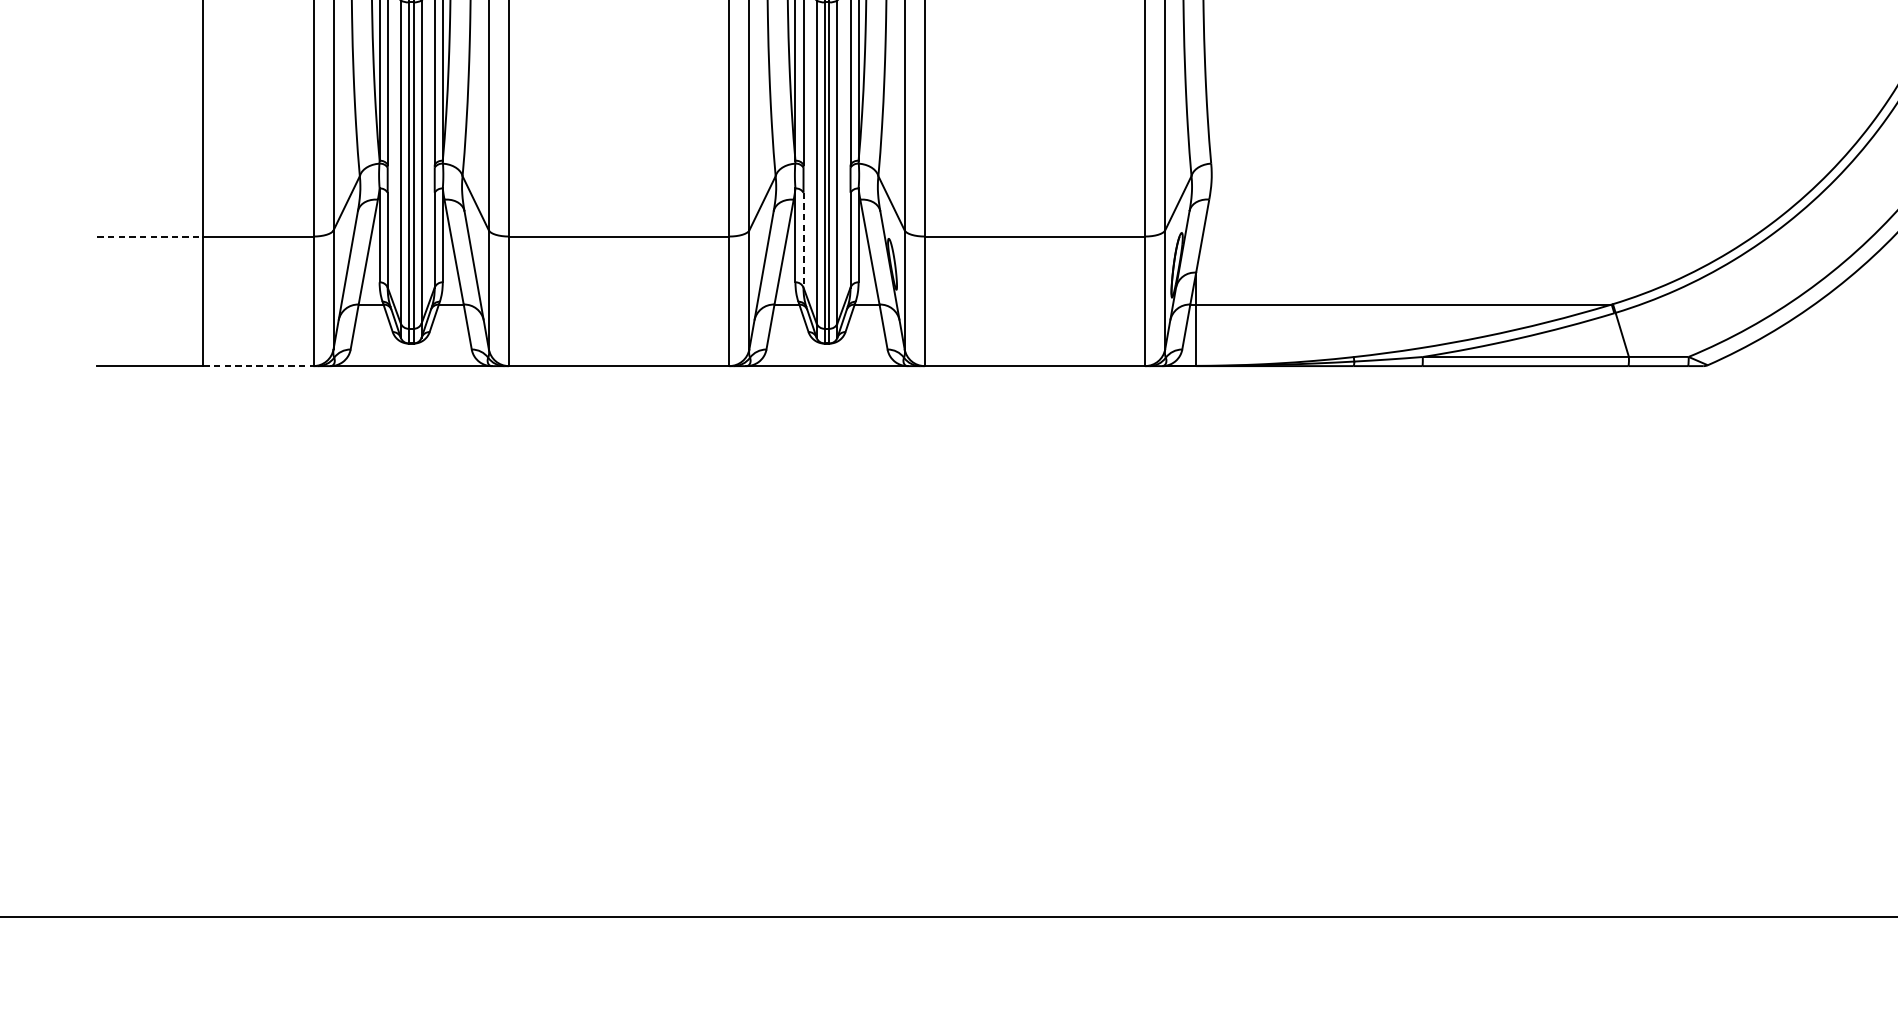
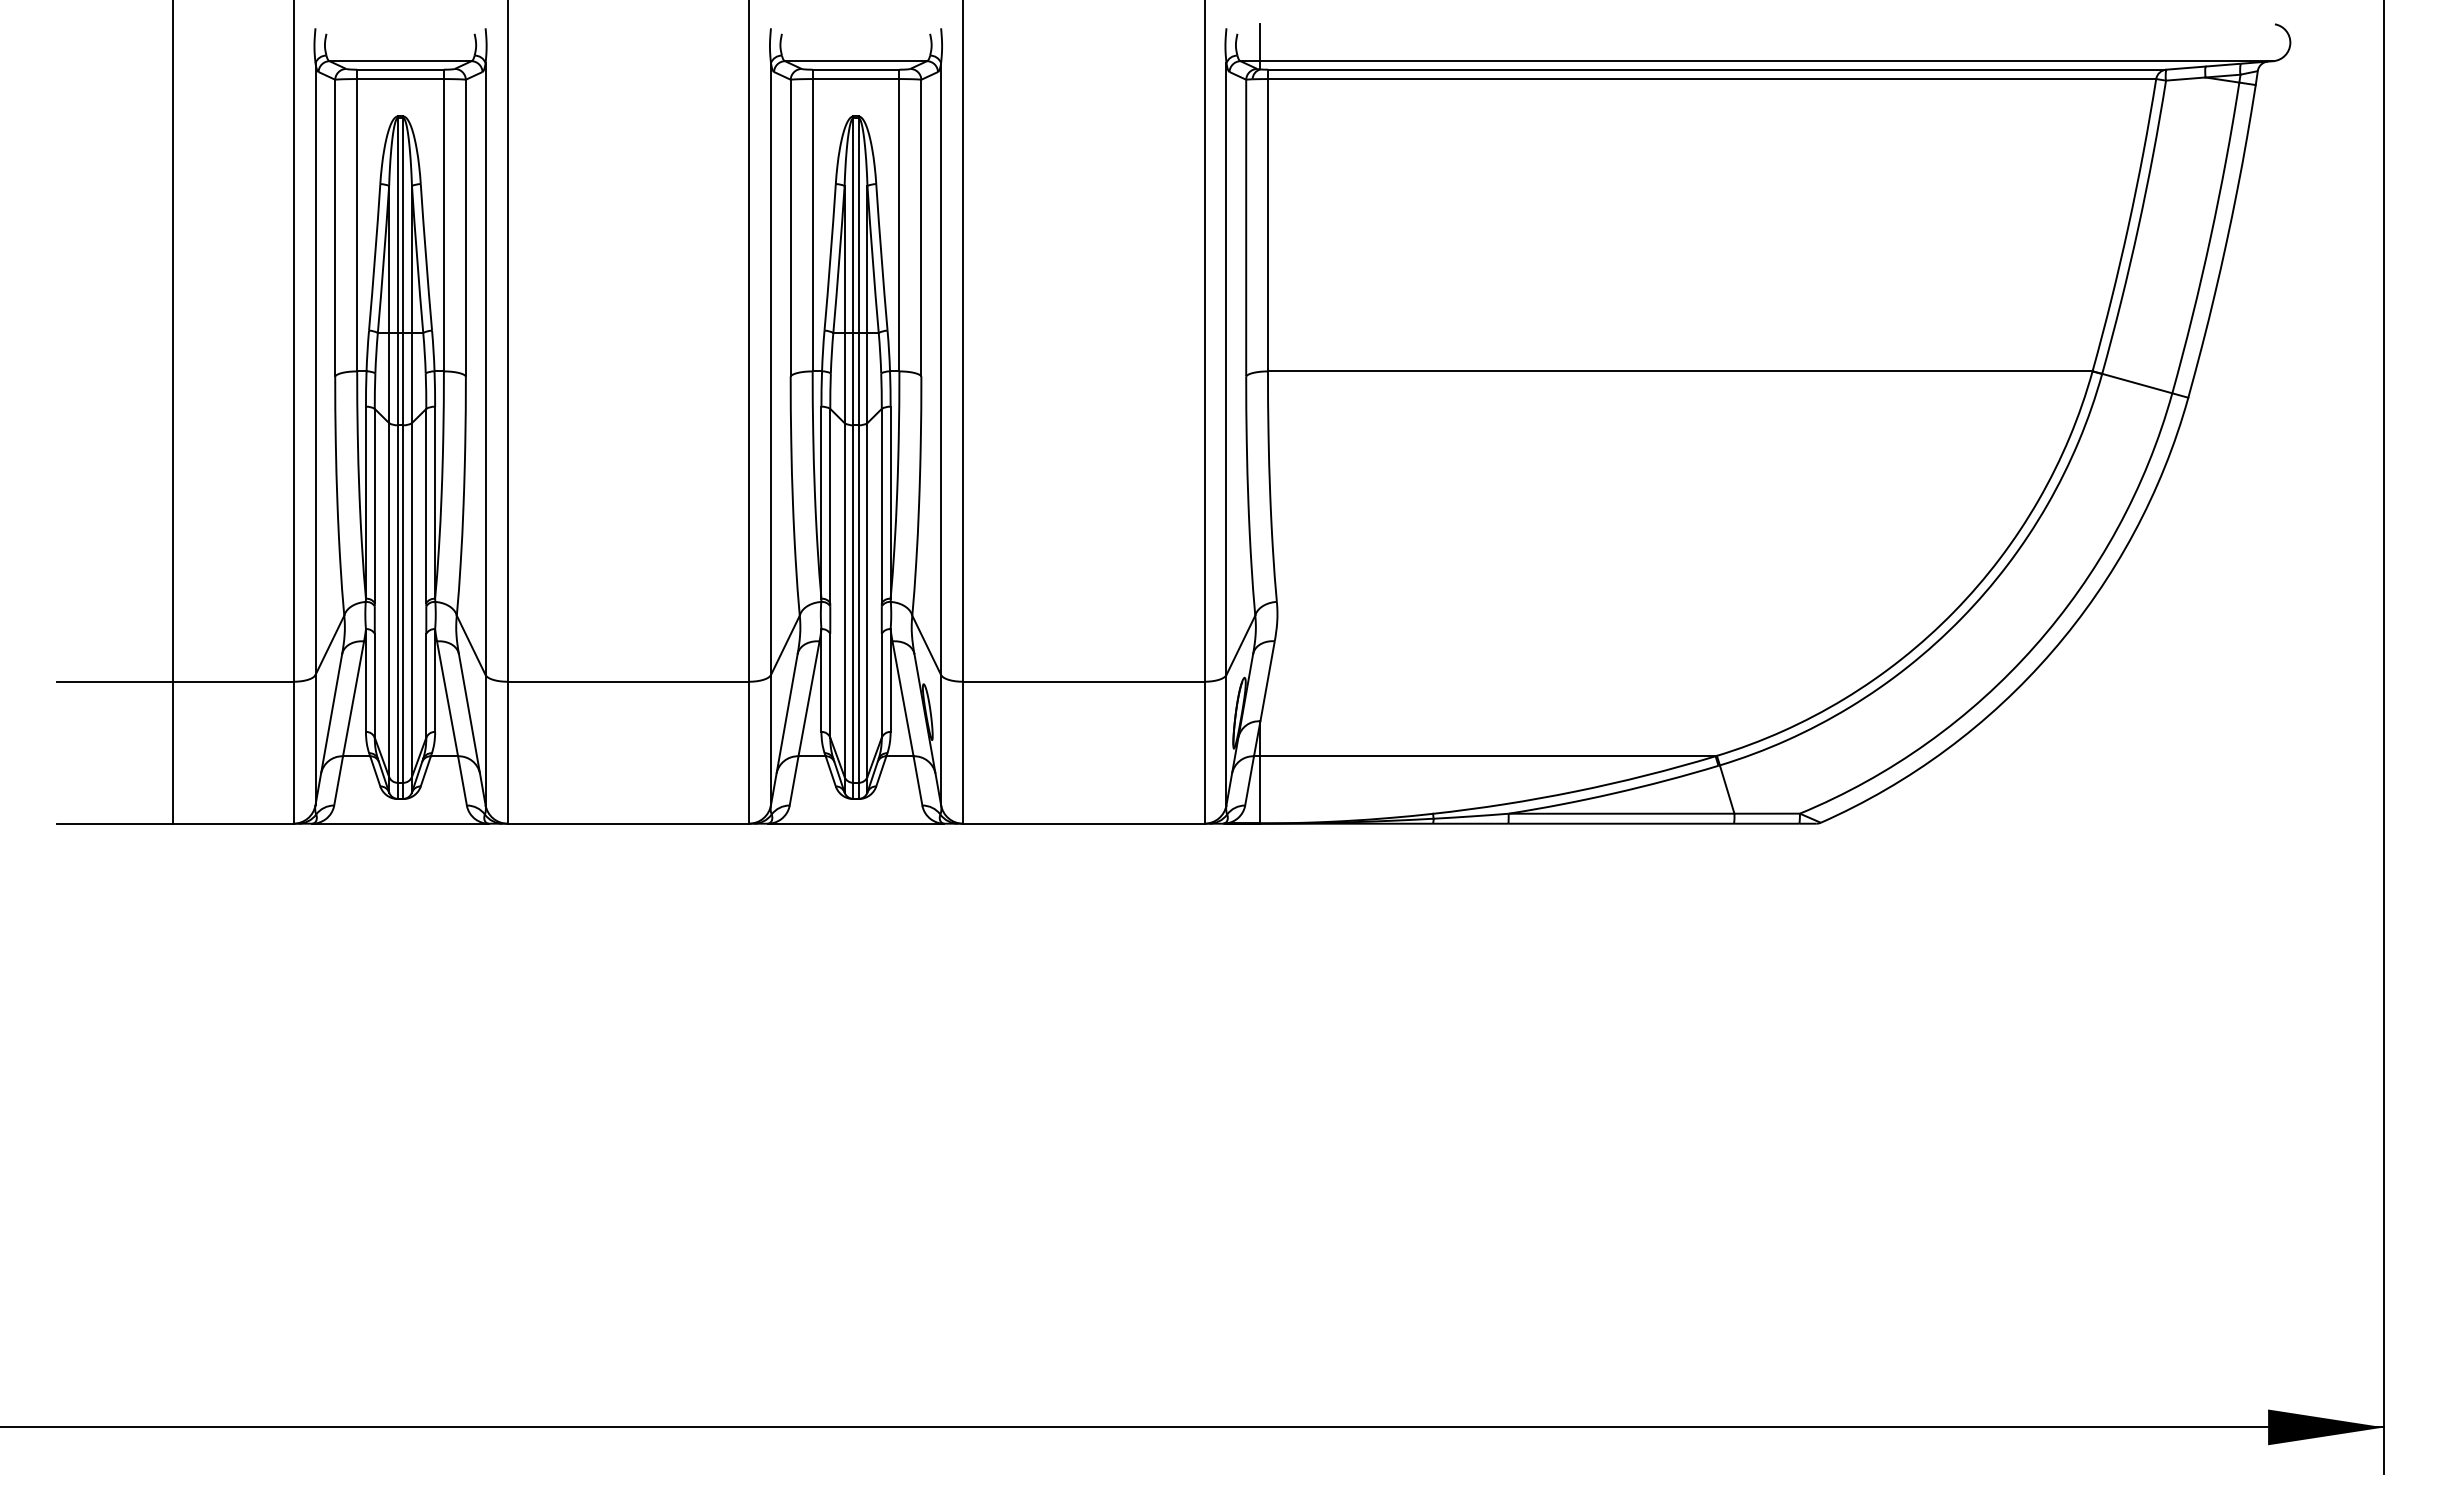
line: (150, 236) -> (115, 681), dashed -> solid
line: (803, 239) -> (830, 685), dashed -> solid
line: (258, 365) -> (233, 823), dashed -> solid

